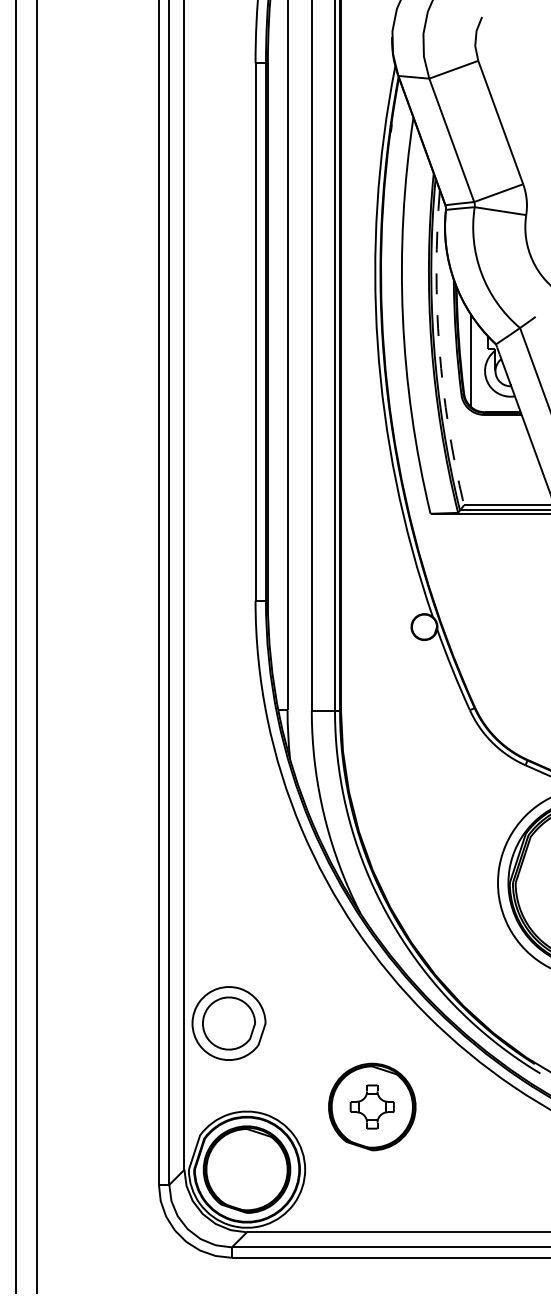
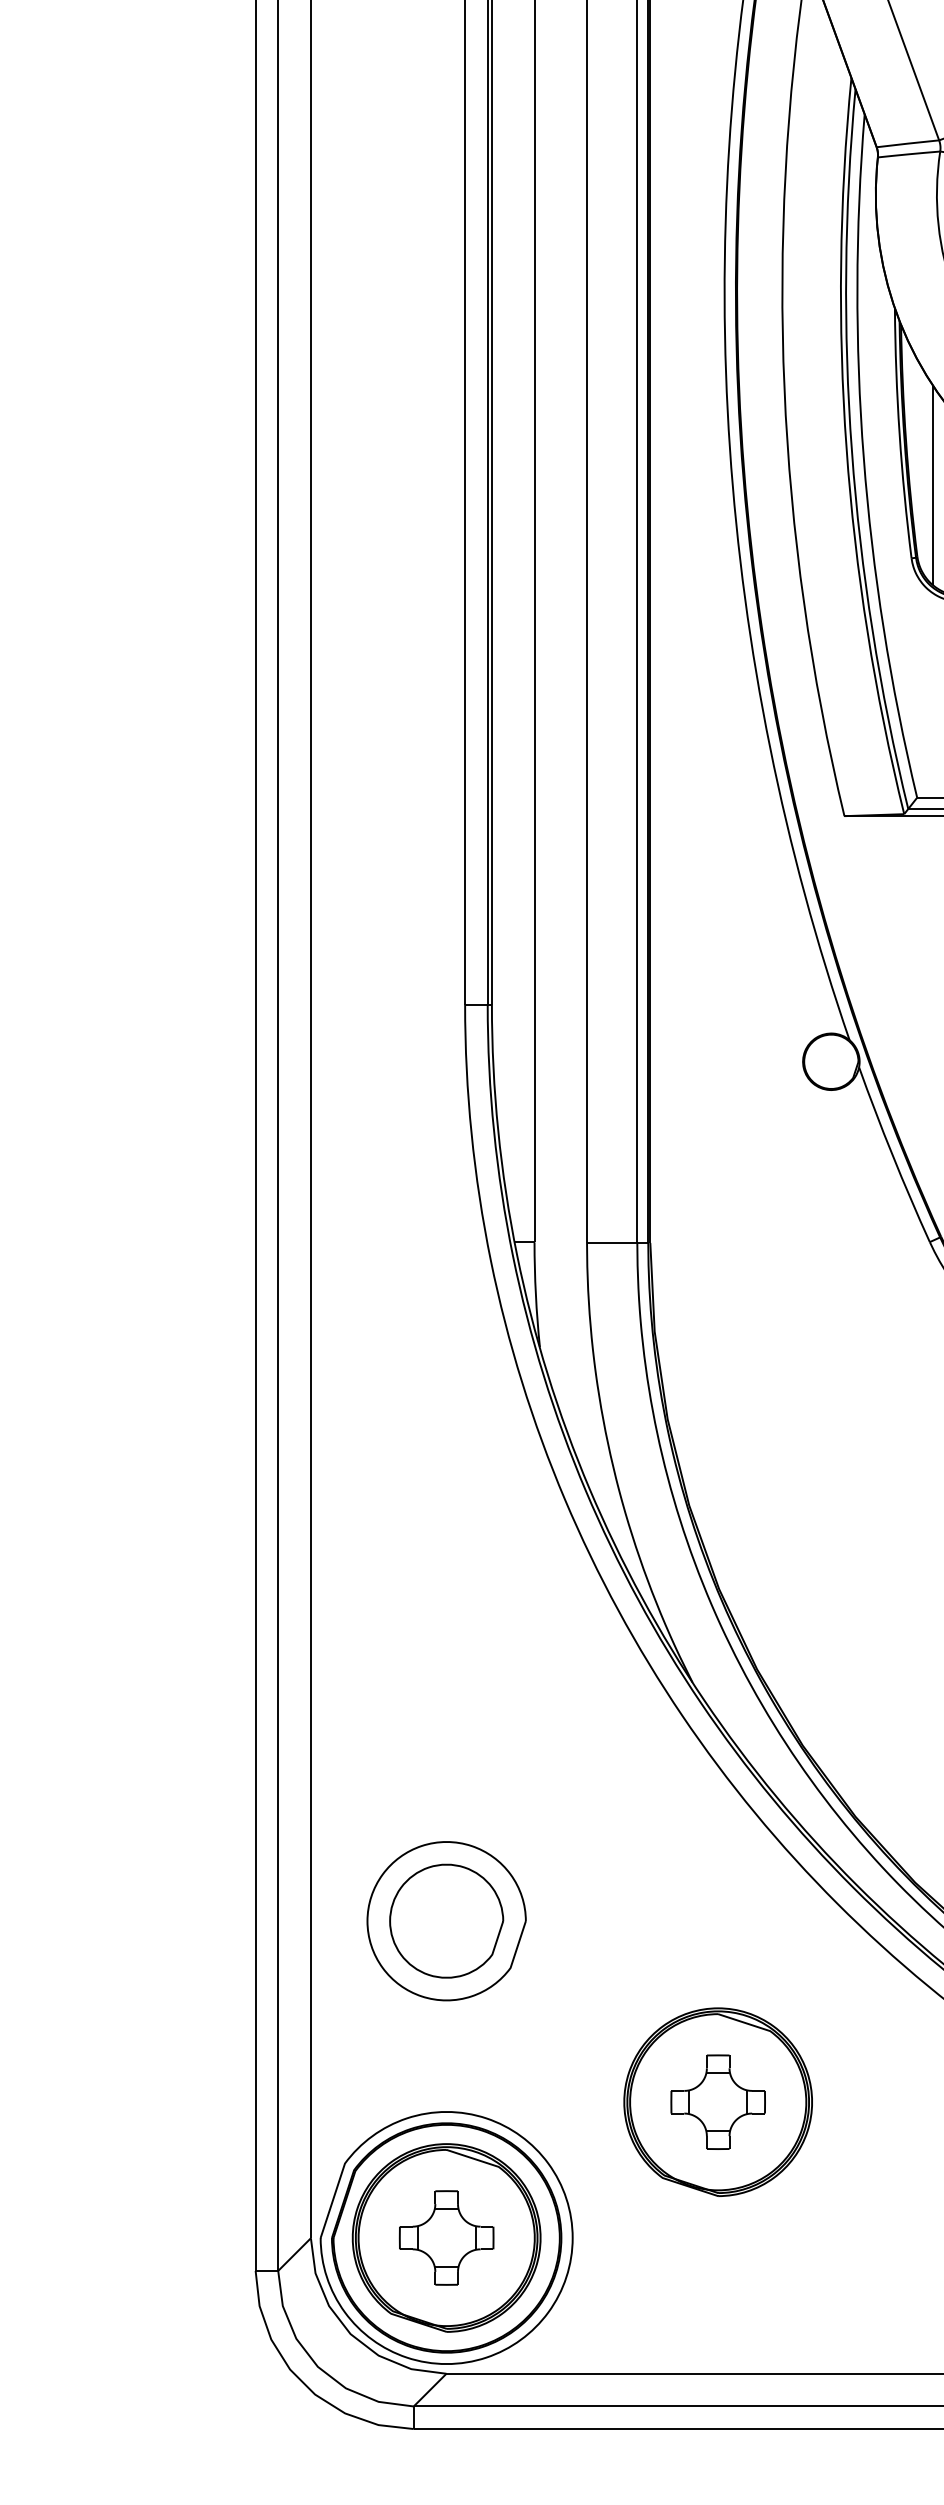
line: (439, 348) -> (863, 457), dashed -> solid
part: (228, 1023) -> (445, 1921), moved
part: (246, 1169) -> (445, 2237), added

